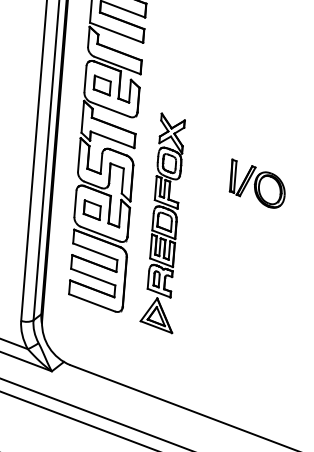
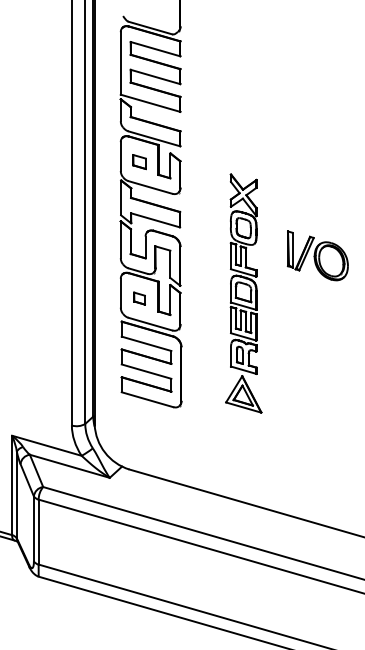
part: (102, 85) -> (139, 161), size x0.7
part: (92, 209) -> (139, 298), size x0.6
part: (164, 223) -> (243, 293), moved

